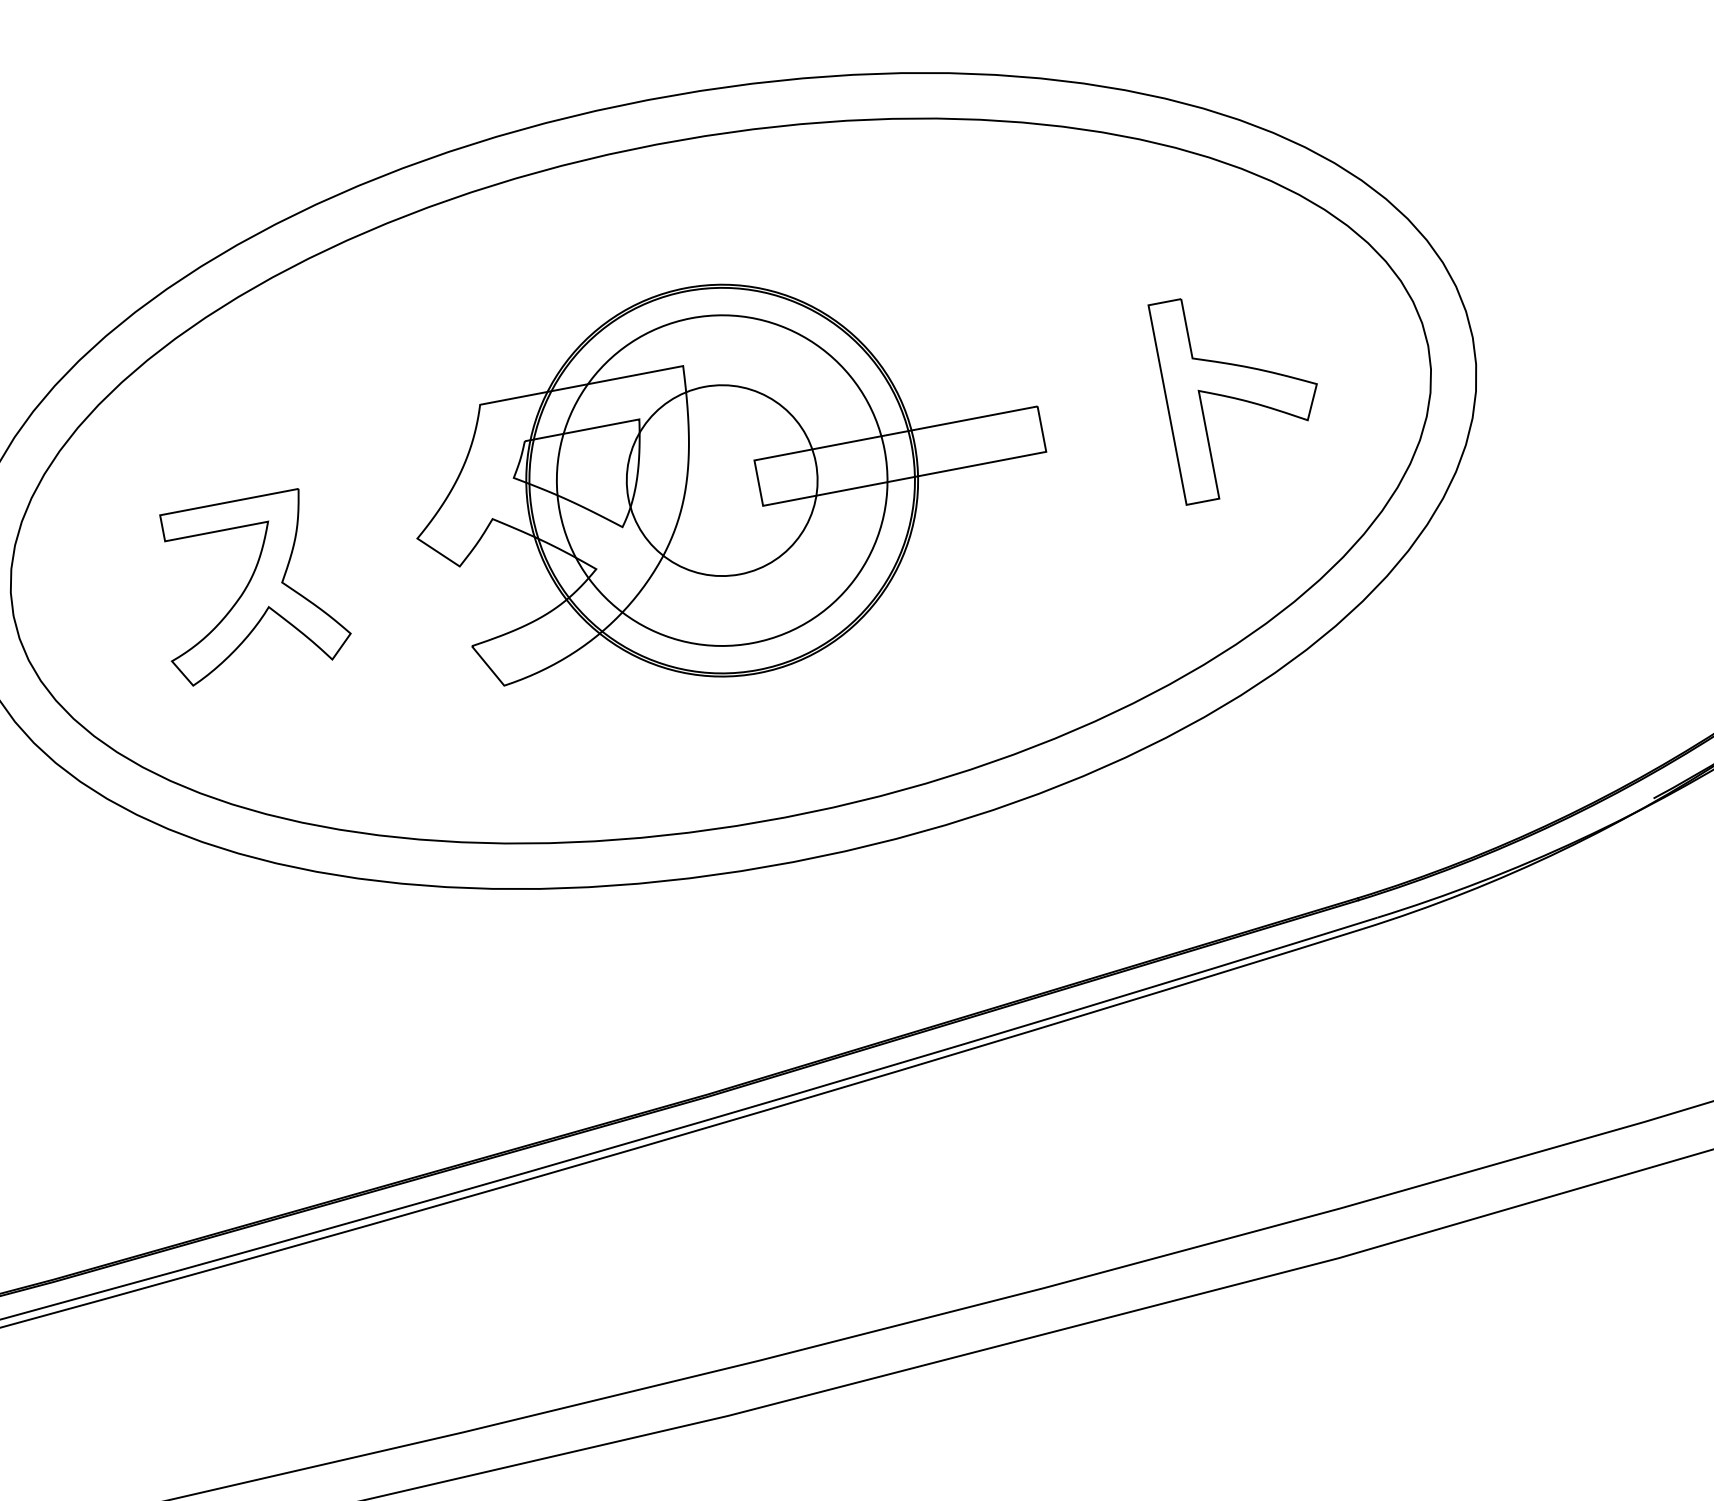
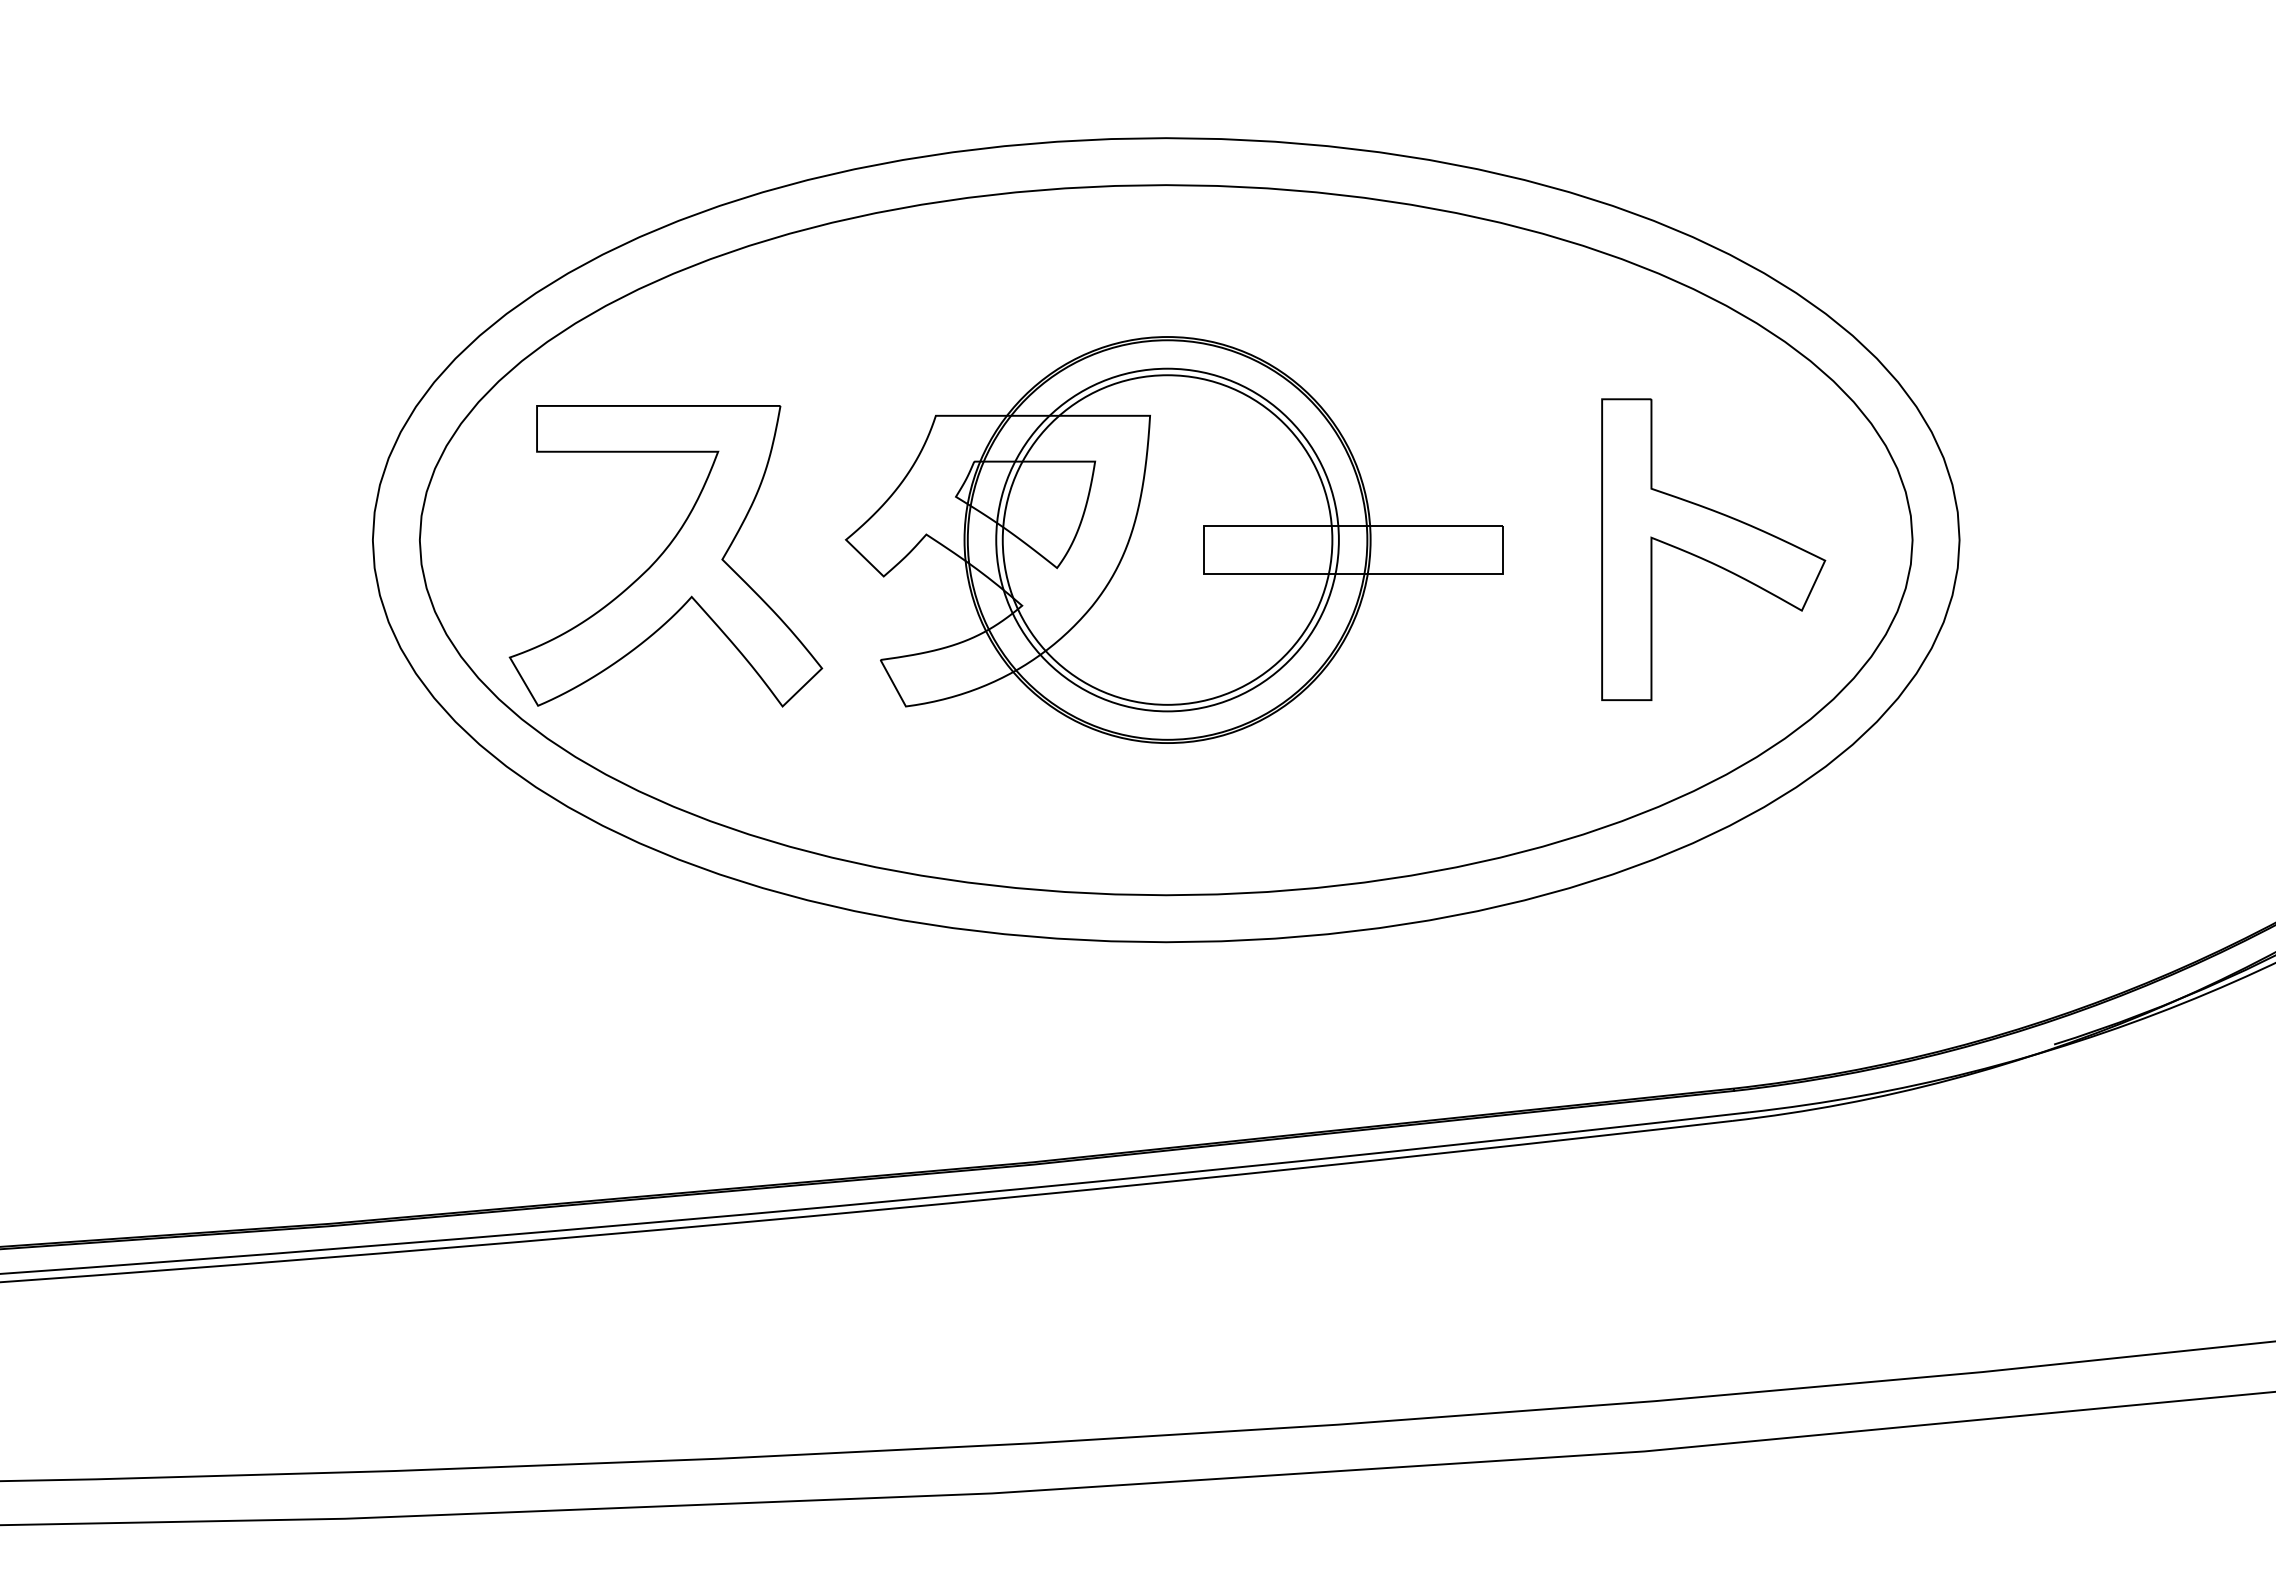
part: (1241, 390) -> (1713, 549), size x1.43
circle: (722, 480) -> (1167, 539), size x1.67
part: (249, 587) -> (665, 556), size x1.67

